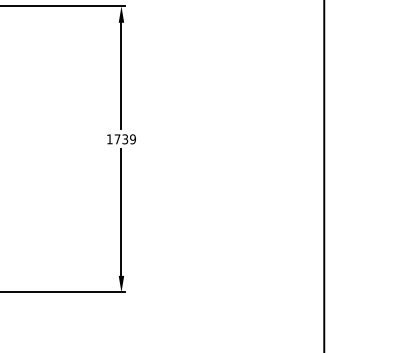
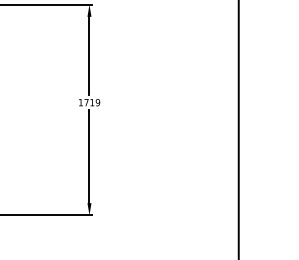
text: (125, 139) -> (92, 102), 1739 -> 1719

